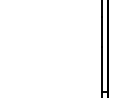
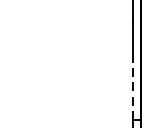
line: (101, 69) -> (132, 90), solid -> dashed

